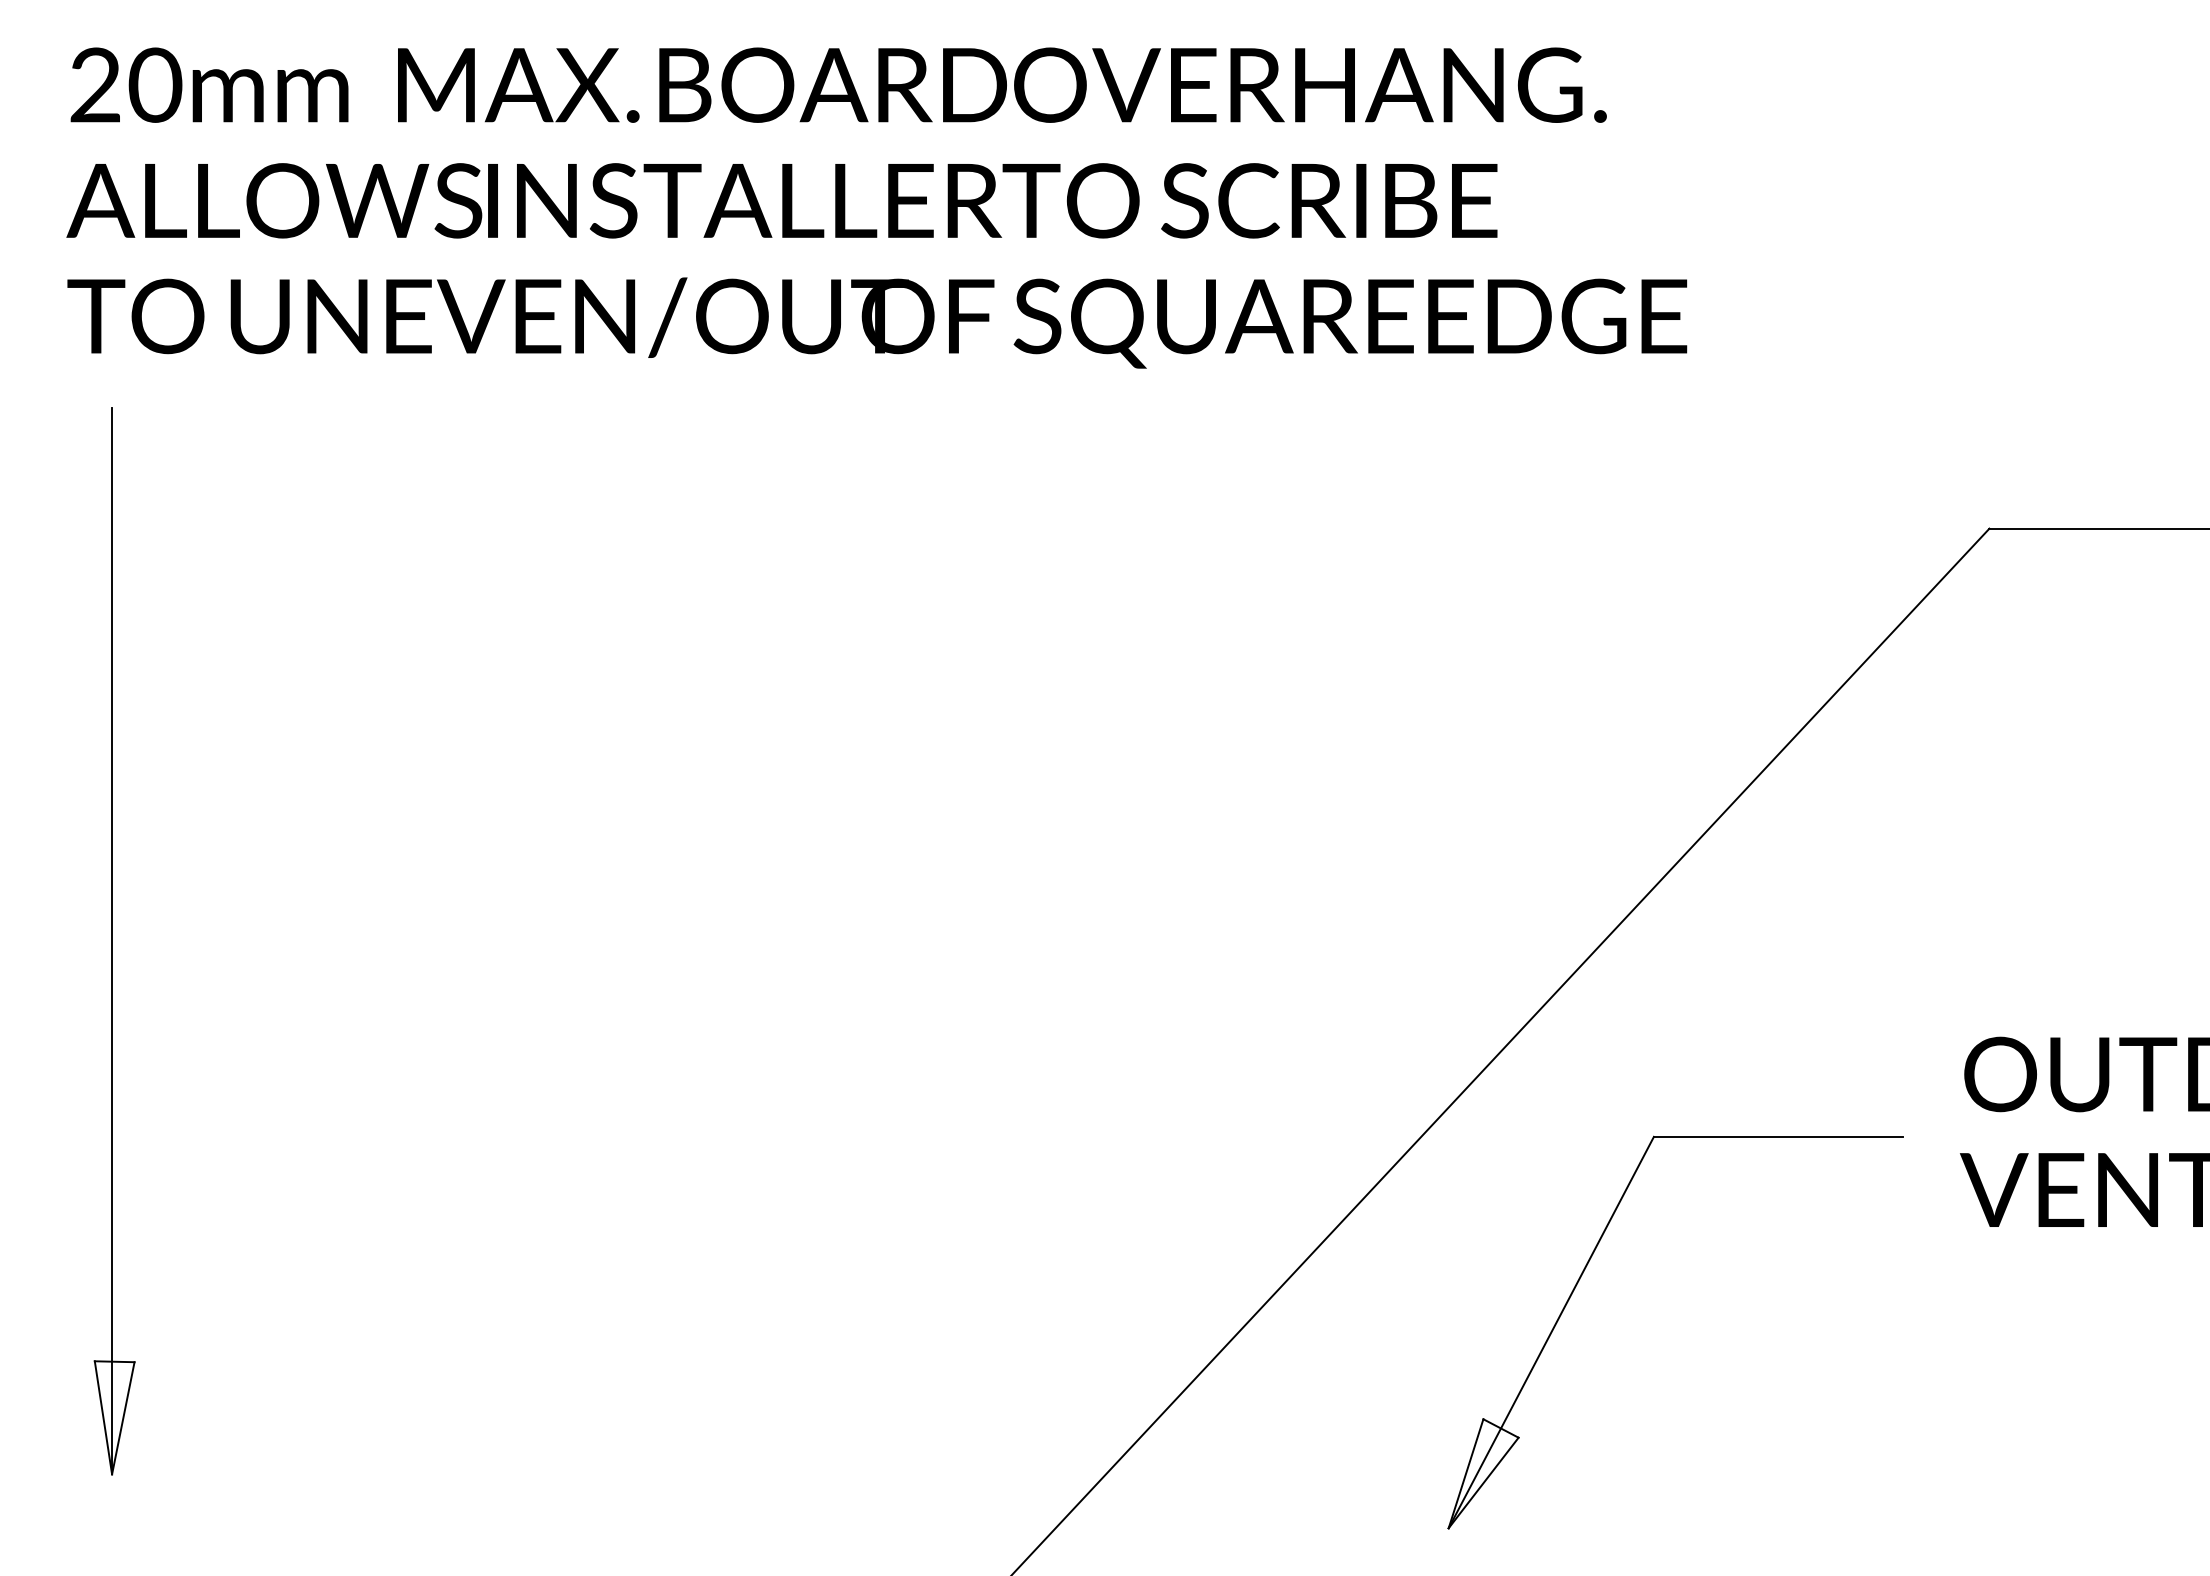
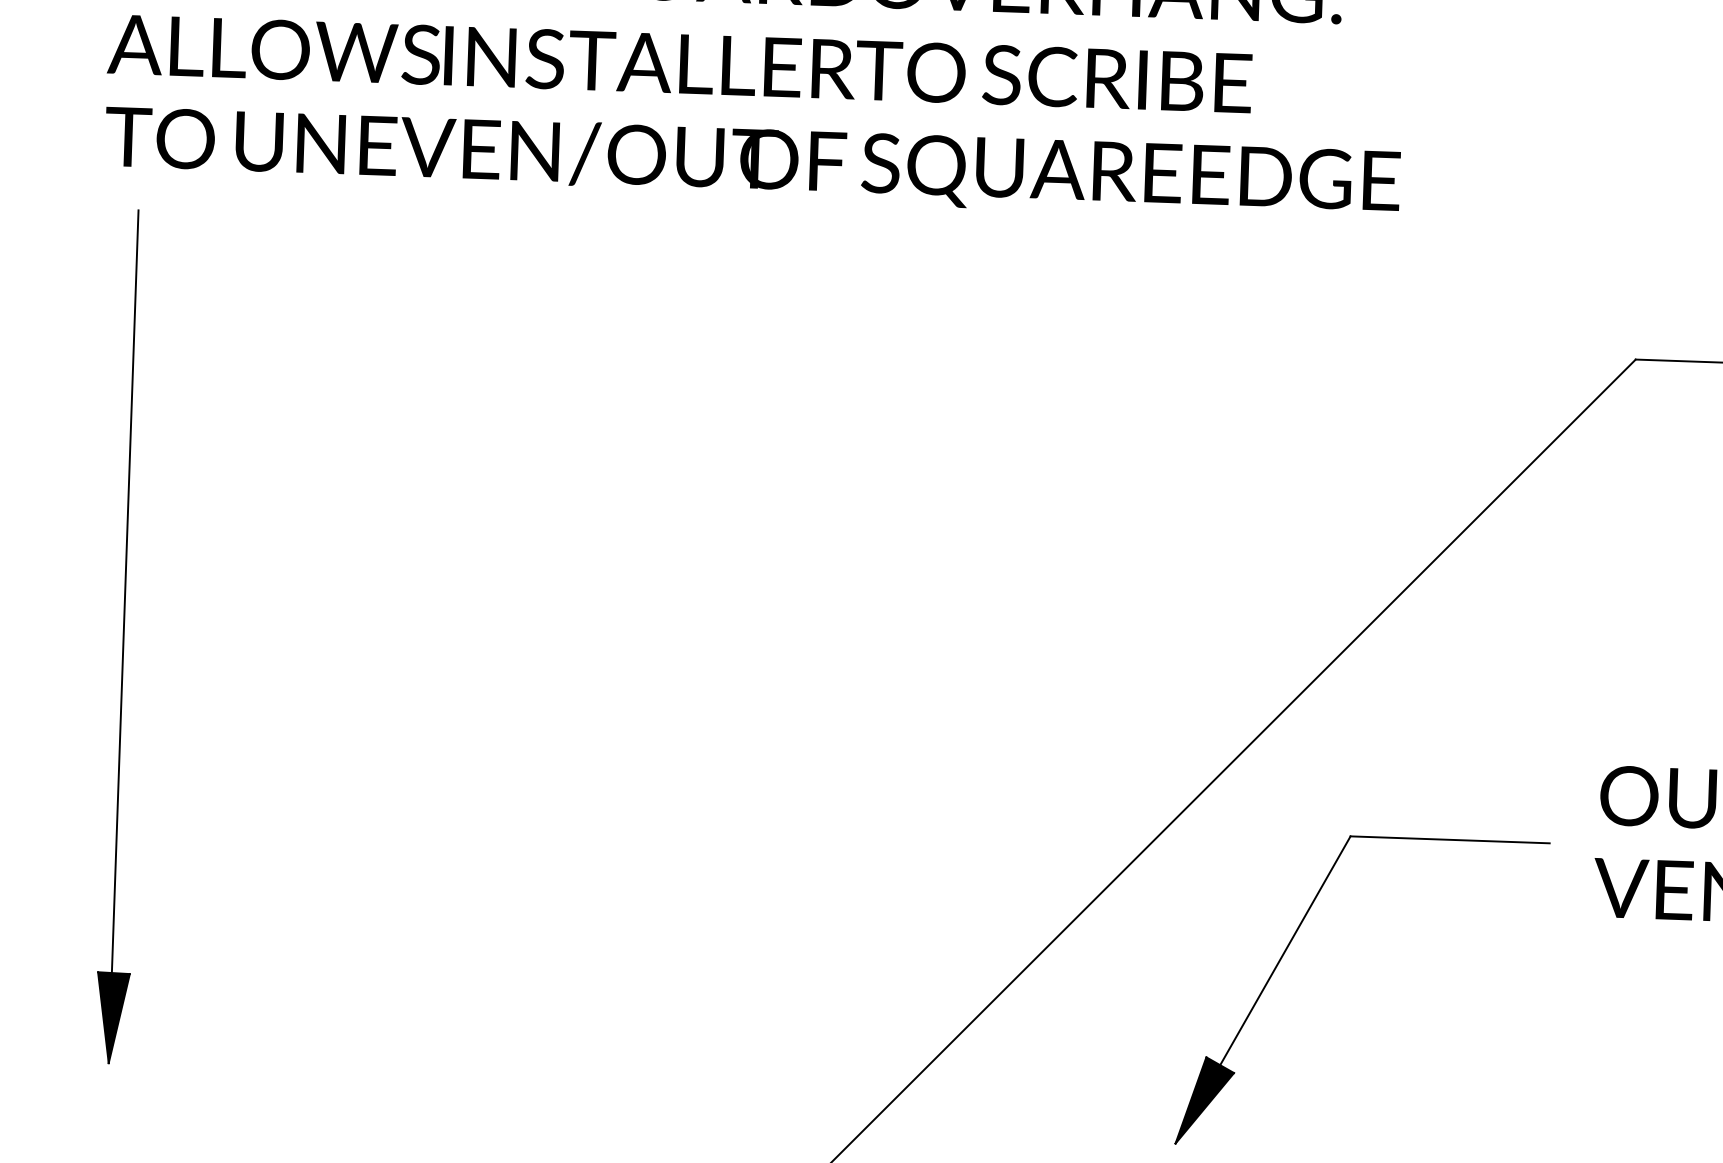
fill: (114, 1417) -> (112, 1017), added
fill: (1483, 1473) -> (1204, 1100), added

